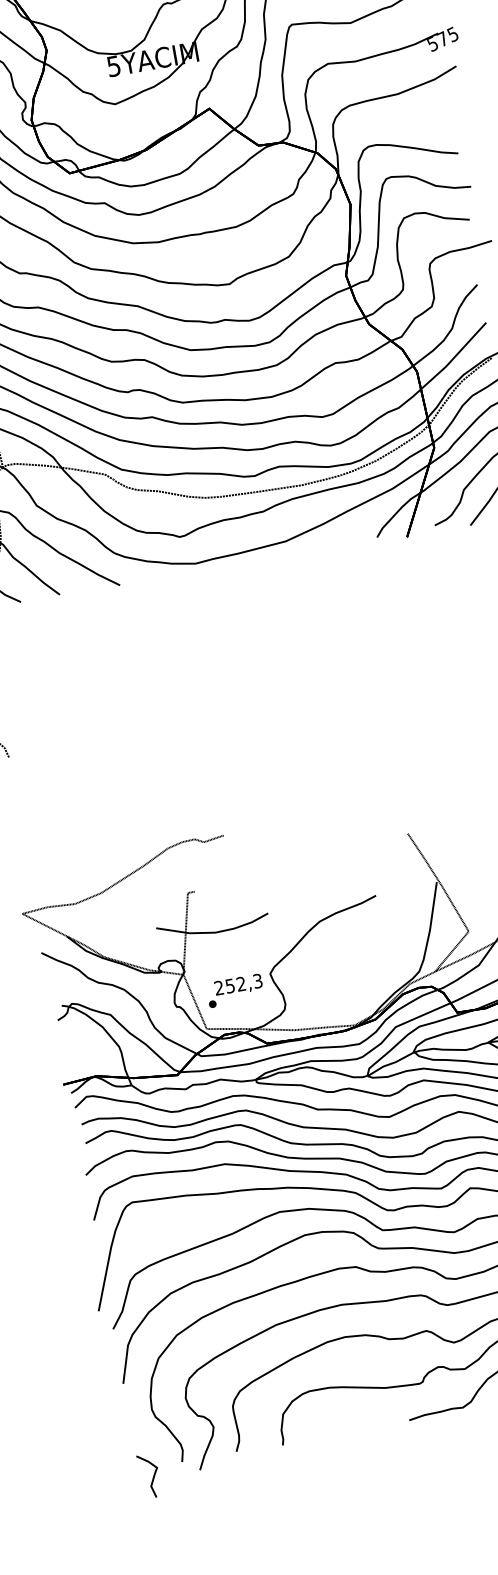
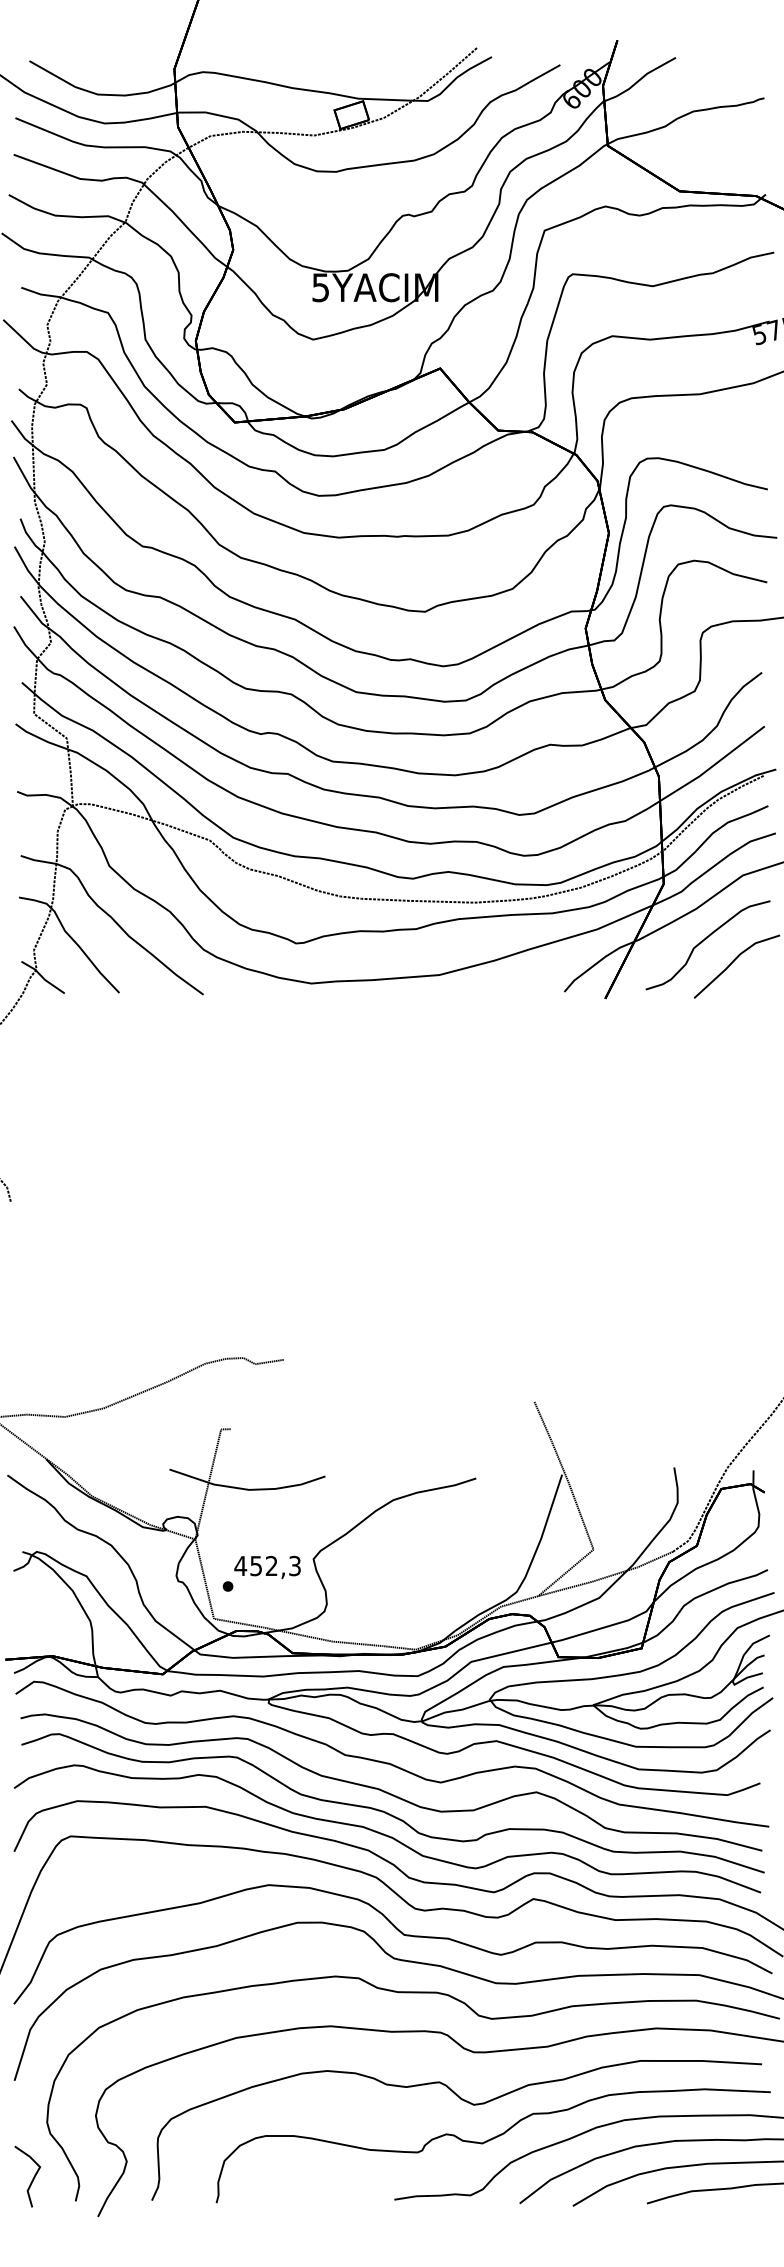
text: (218, 987) -> (240, 1565), 252,3 -> 452,3
curve: (153, 1476) -> (32, 2178), moved

